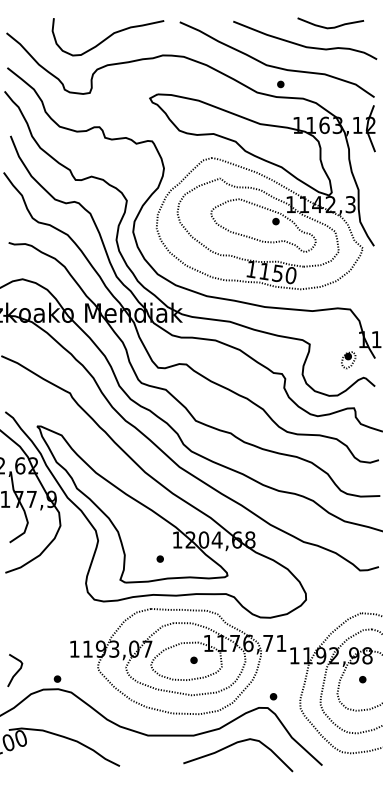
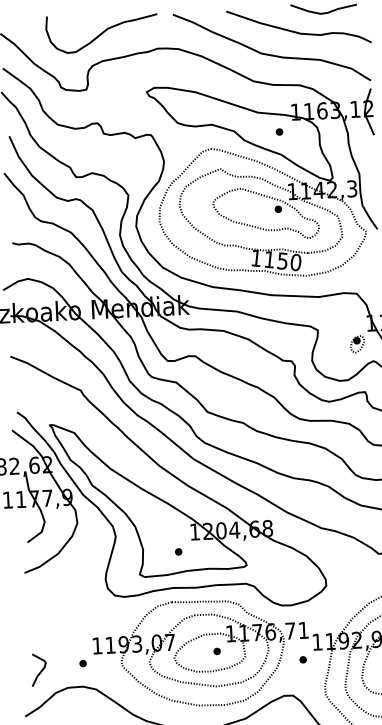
part: (280, 84) -> (279, 132), moved
part: (57, 678) -> (83, 662), moved
part: (273, 696) -> (303, 659), moved

